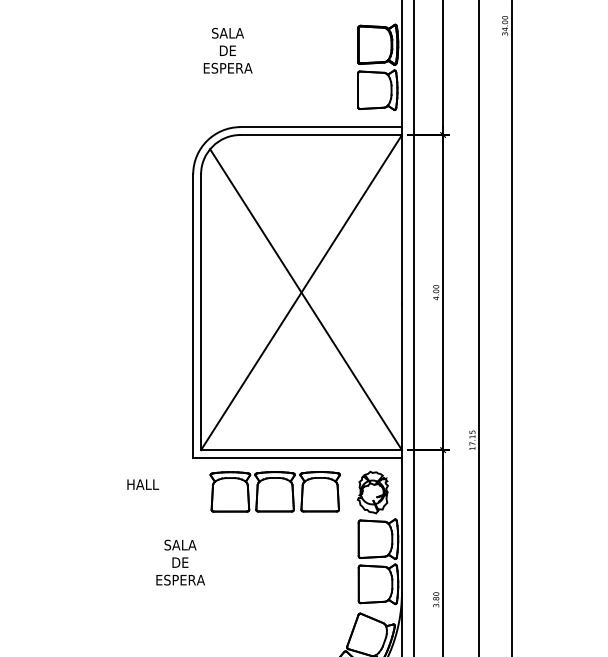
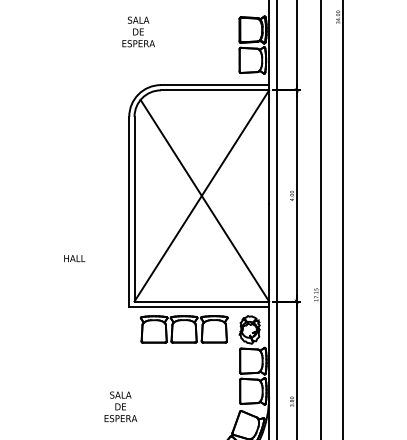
text: (227, 50) -> (138, 31), moved
text: (142, 484) -> (74, 258), moved
text: (180, 562) -> (120, 406), moved

